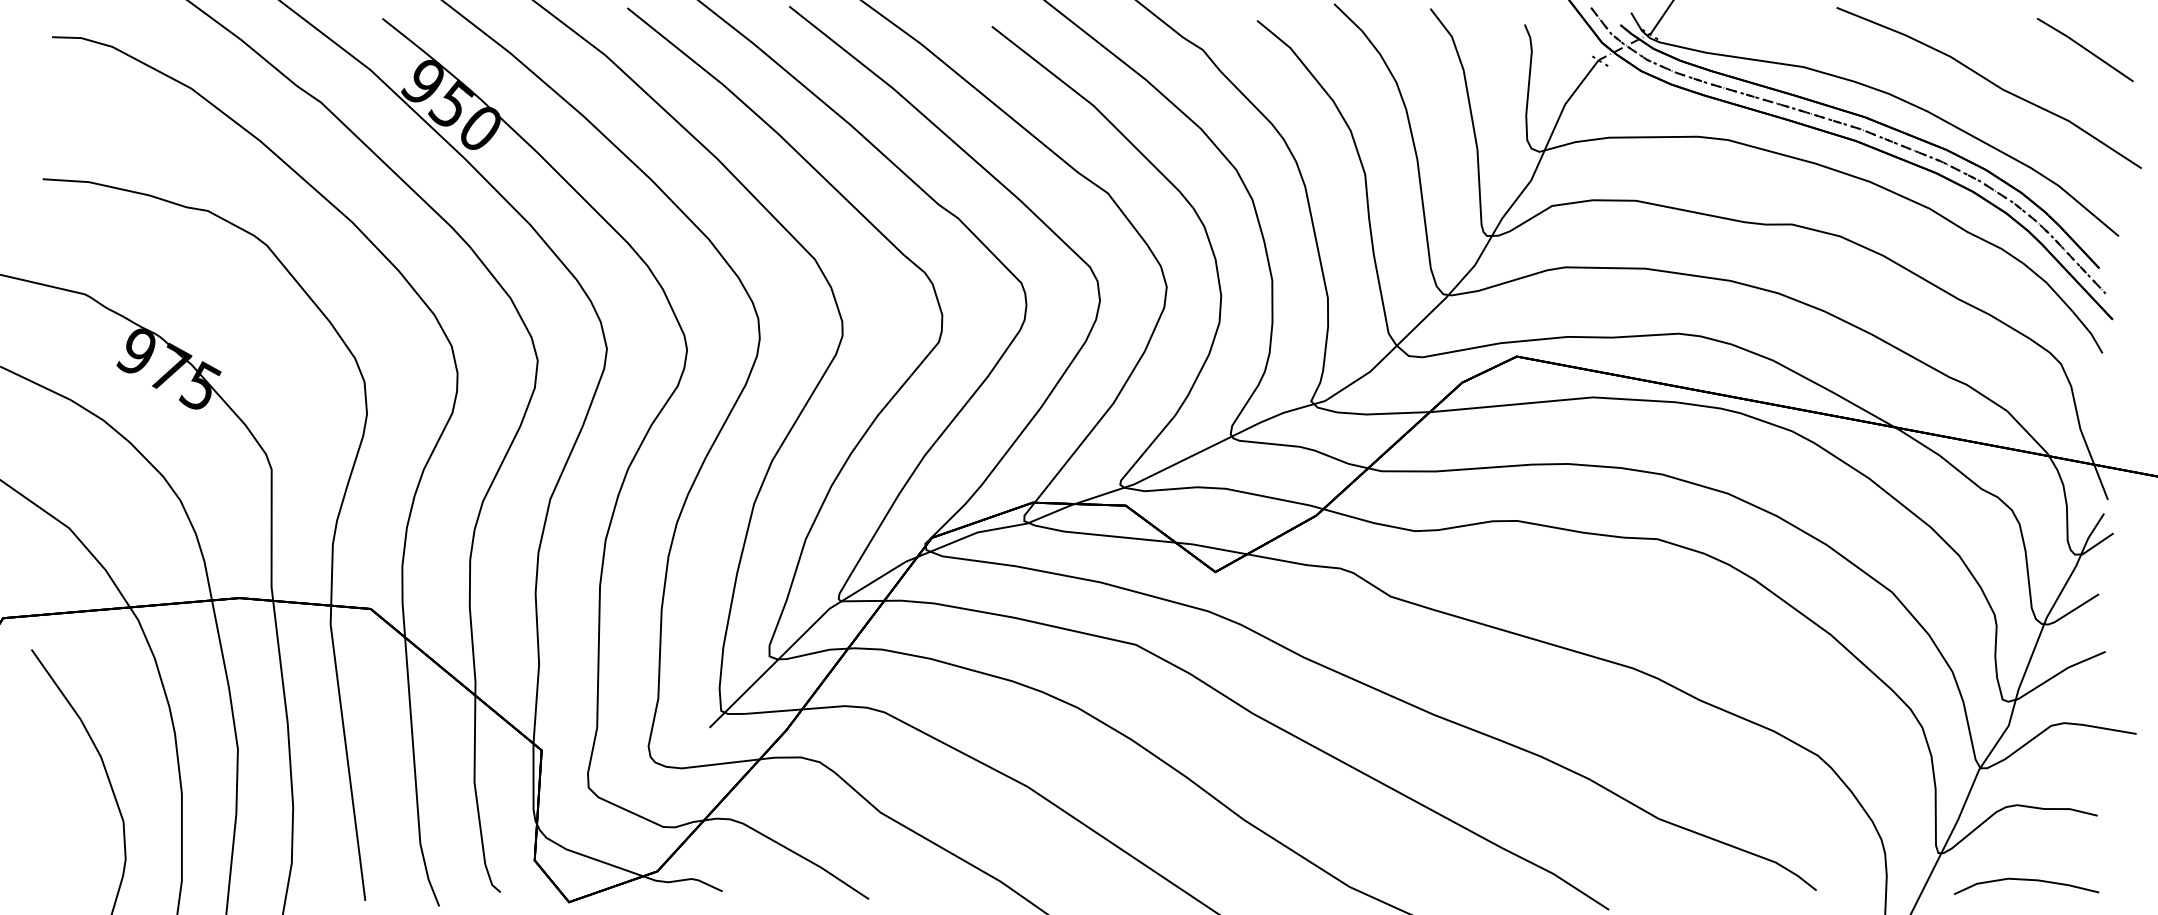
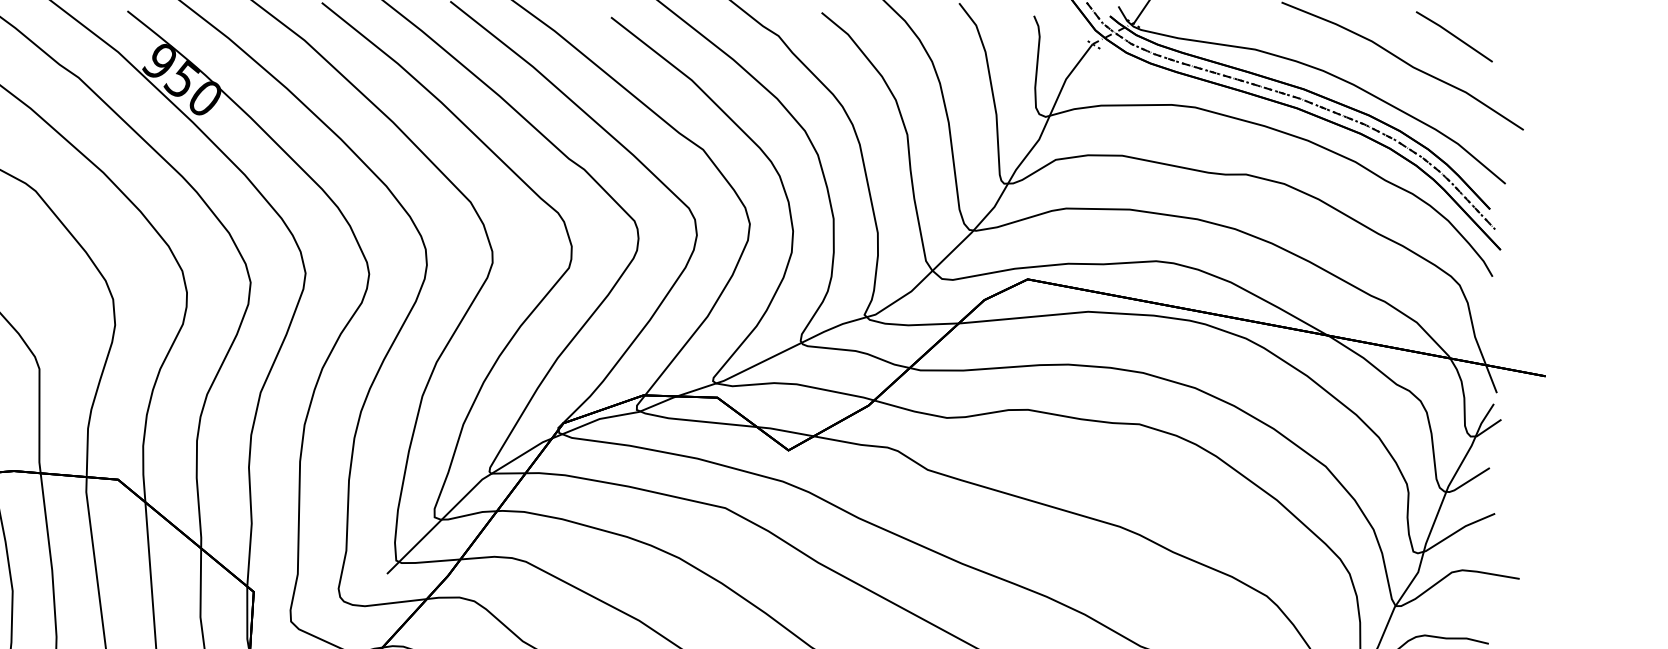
line: (2085, 49) -> (1454, 36), moved

